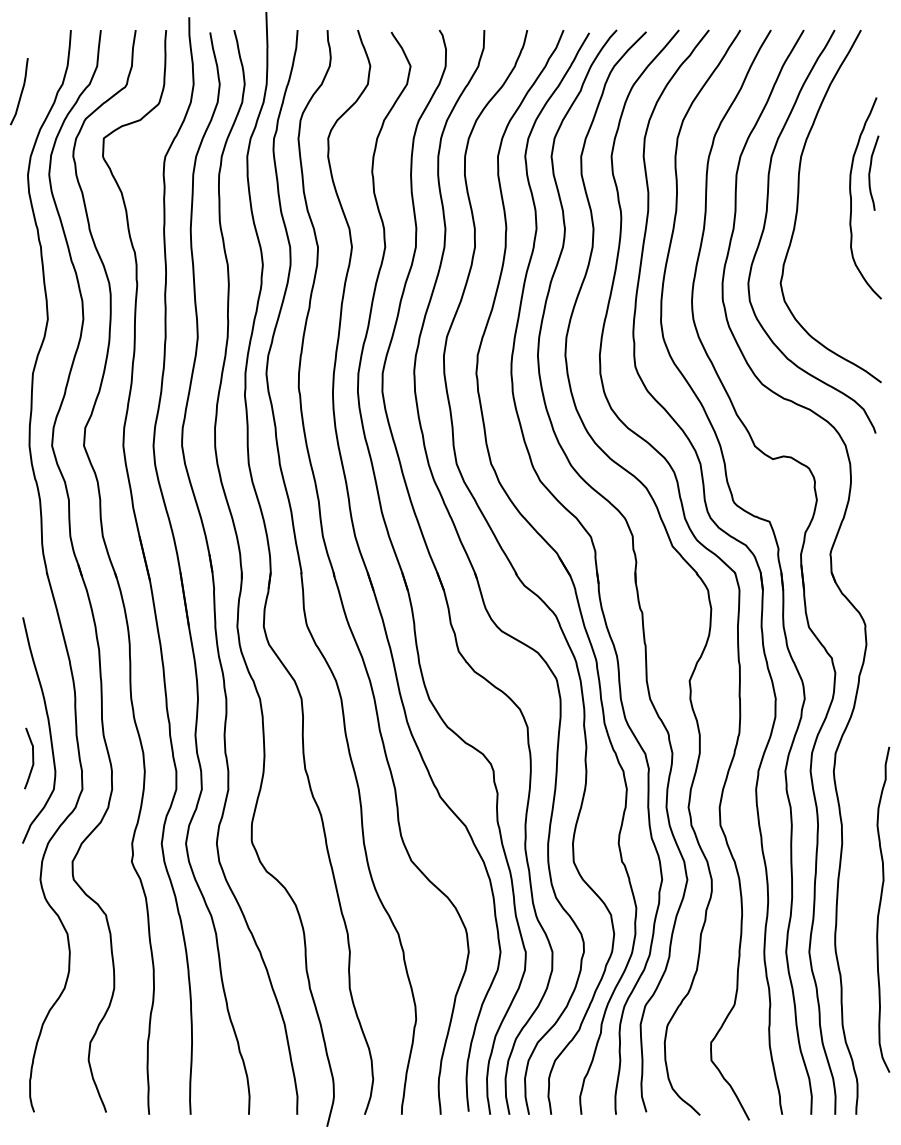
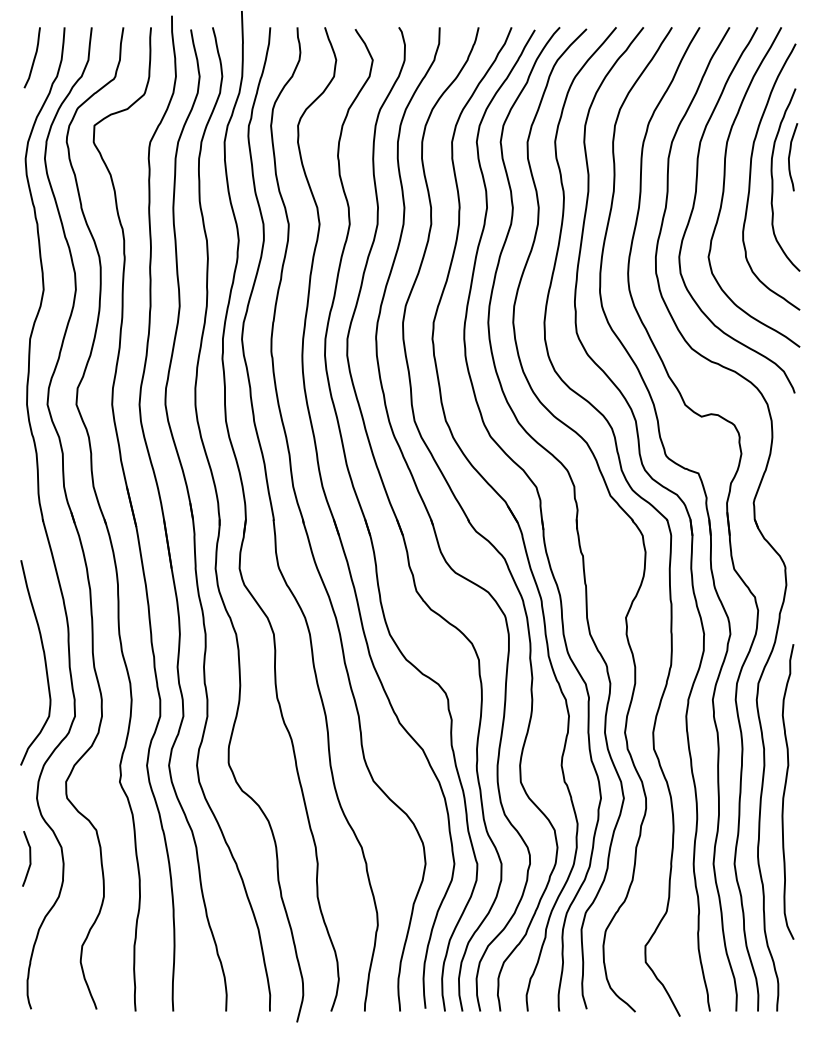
curve: (20, 92) -> (33, 58), moved
curve: (827, 195) -> (751, 177), added
curve: (32, 758) -> (29, 858), moved
curve: (880, 909) -> (785, 791), moved

